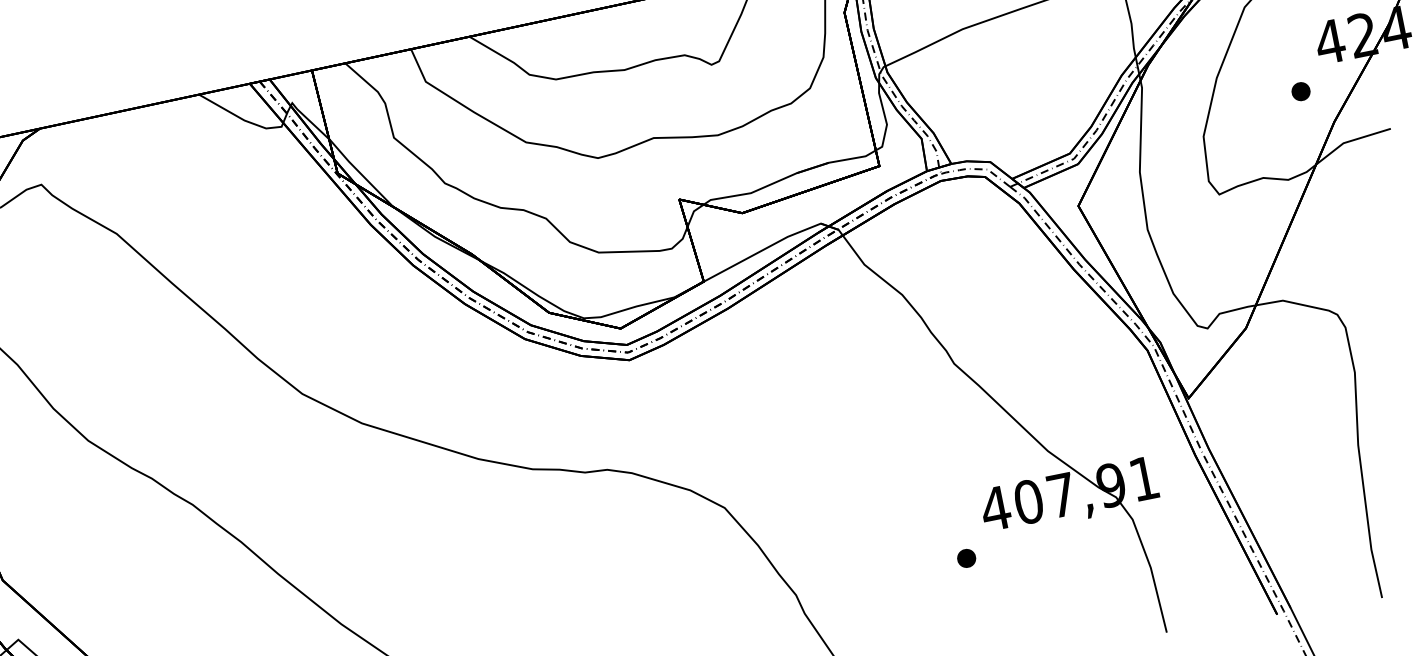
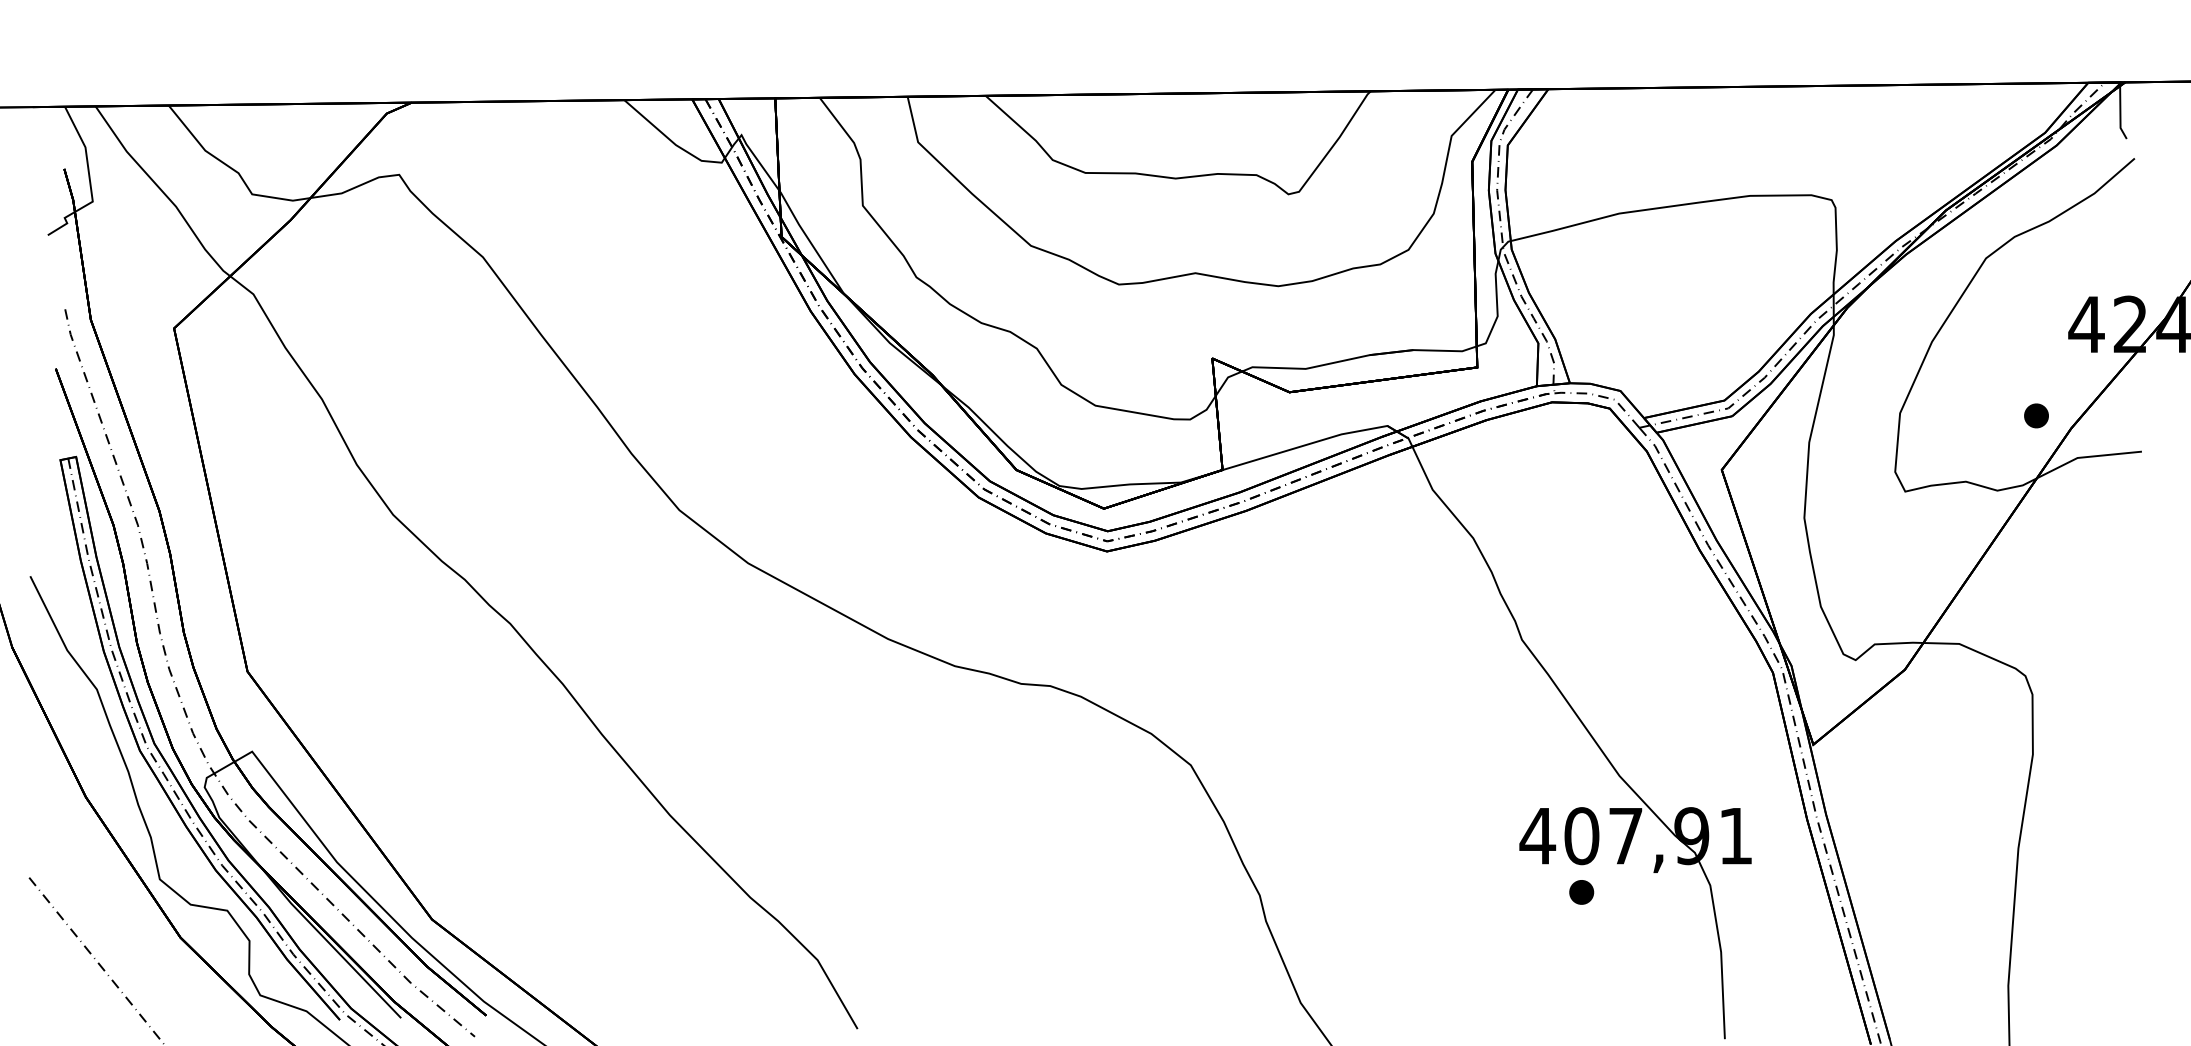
part: (1300, 91) -> (2036, 415), moved
part: (966, 558) -> (1581, 892), moved

